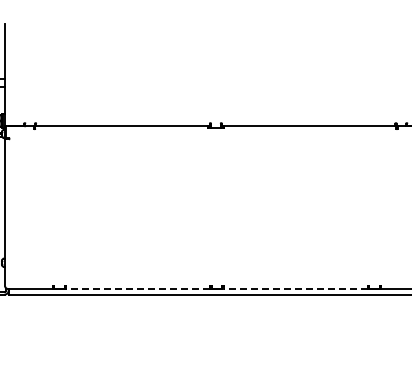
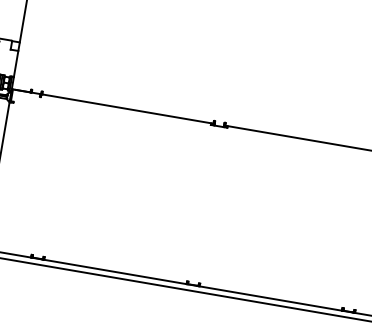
line: (137, 288) -> (114, 271), dashed -> solid
line: (295, 288) -> (270, 298), dashed -> solid

